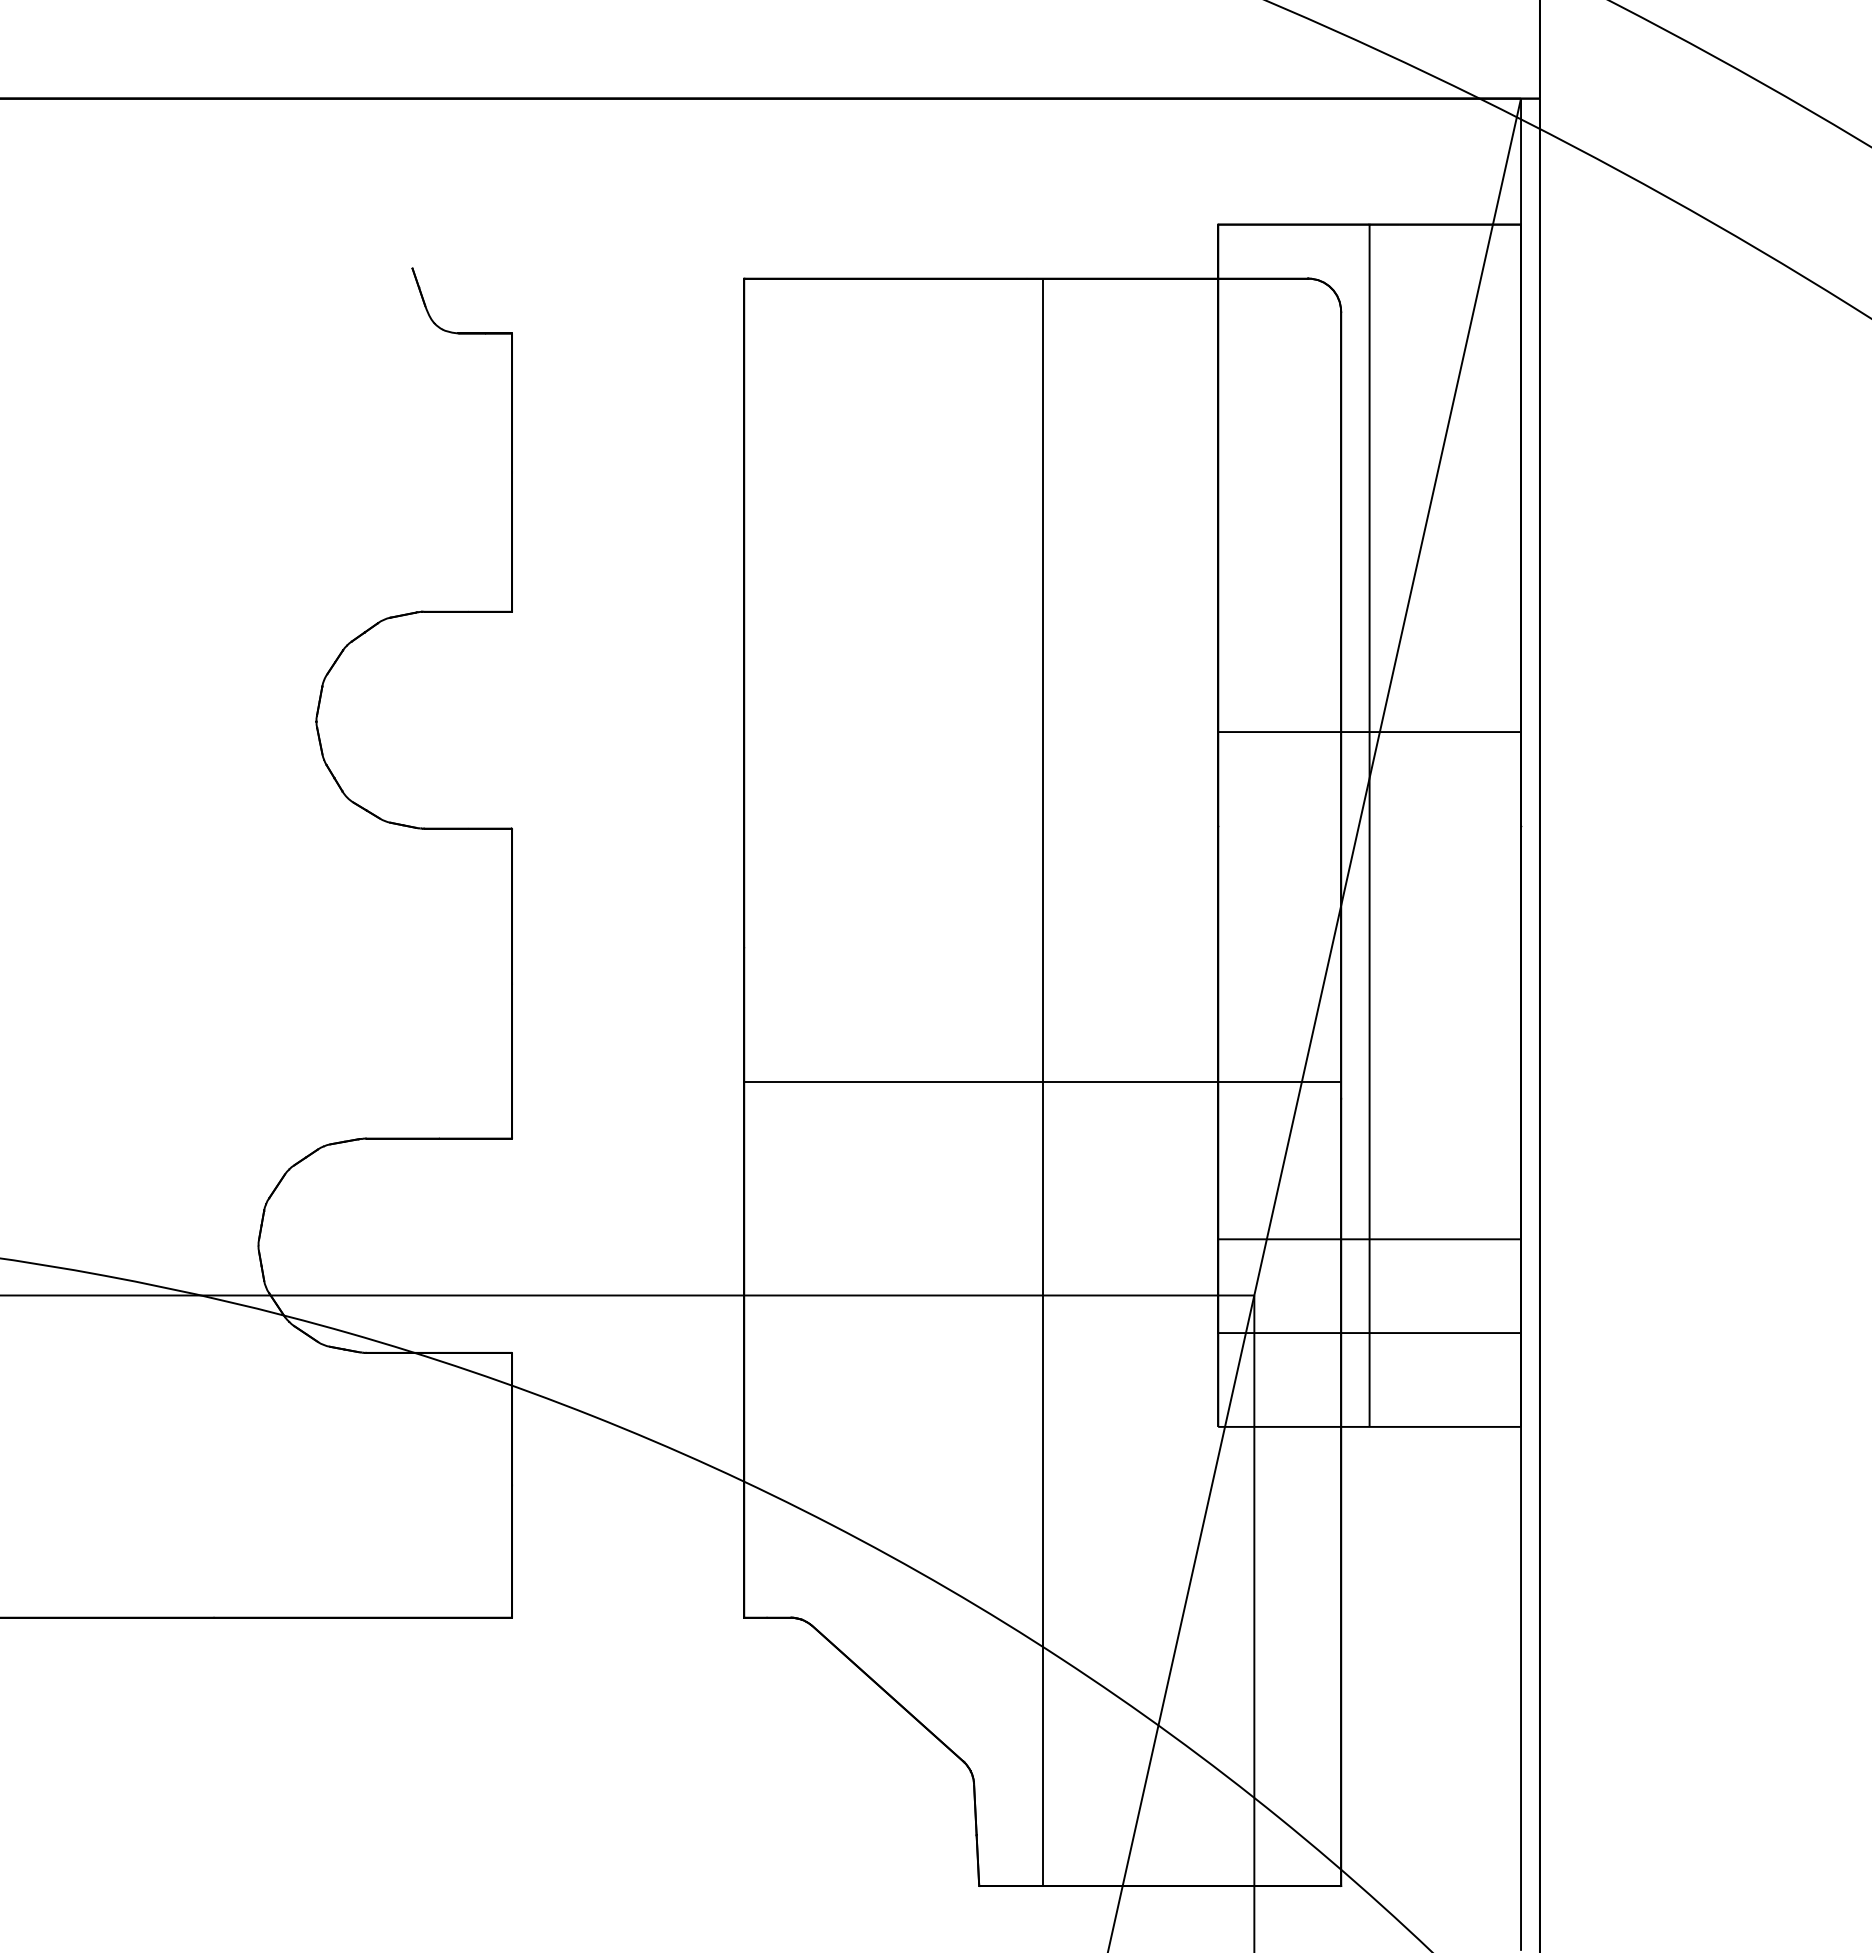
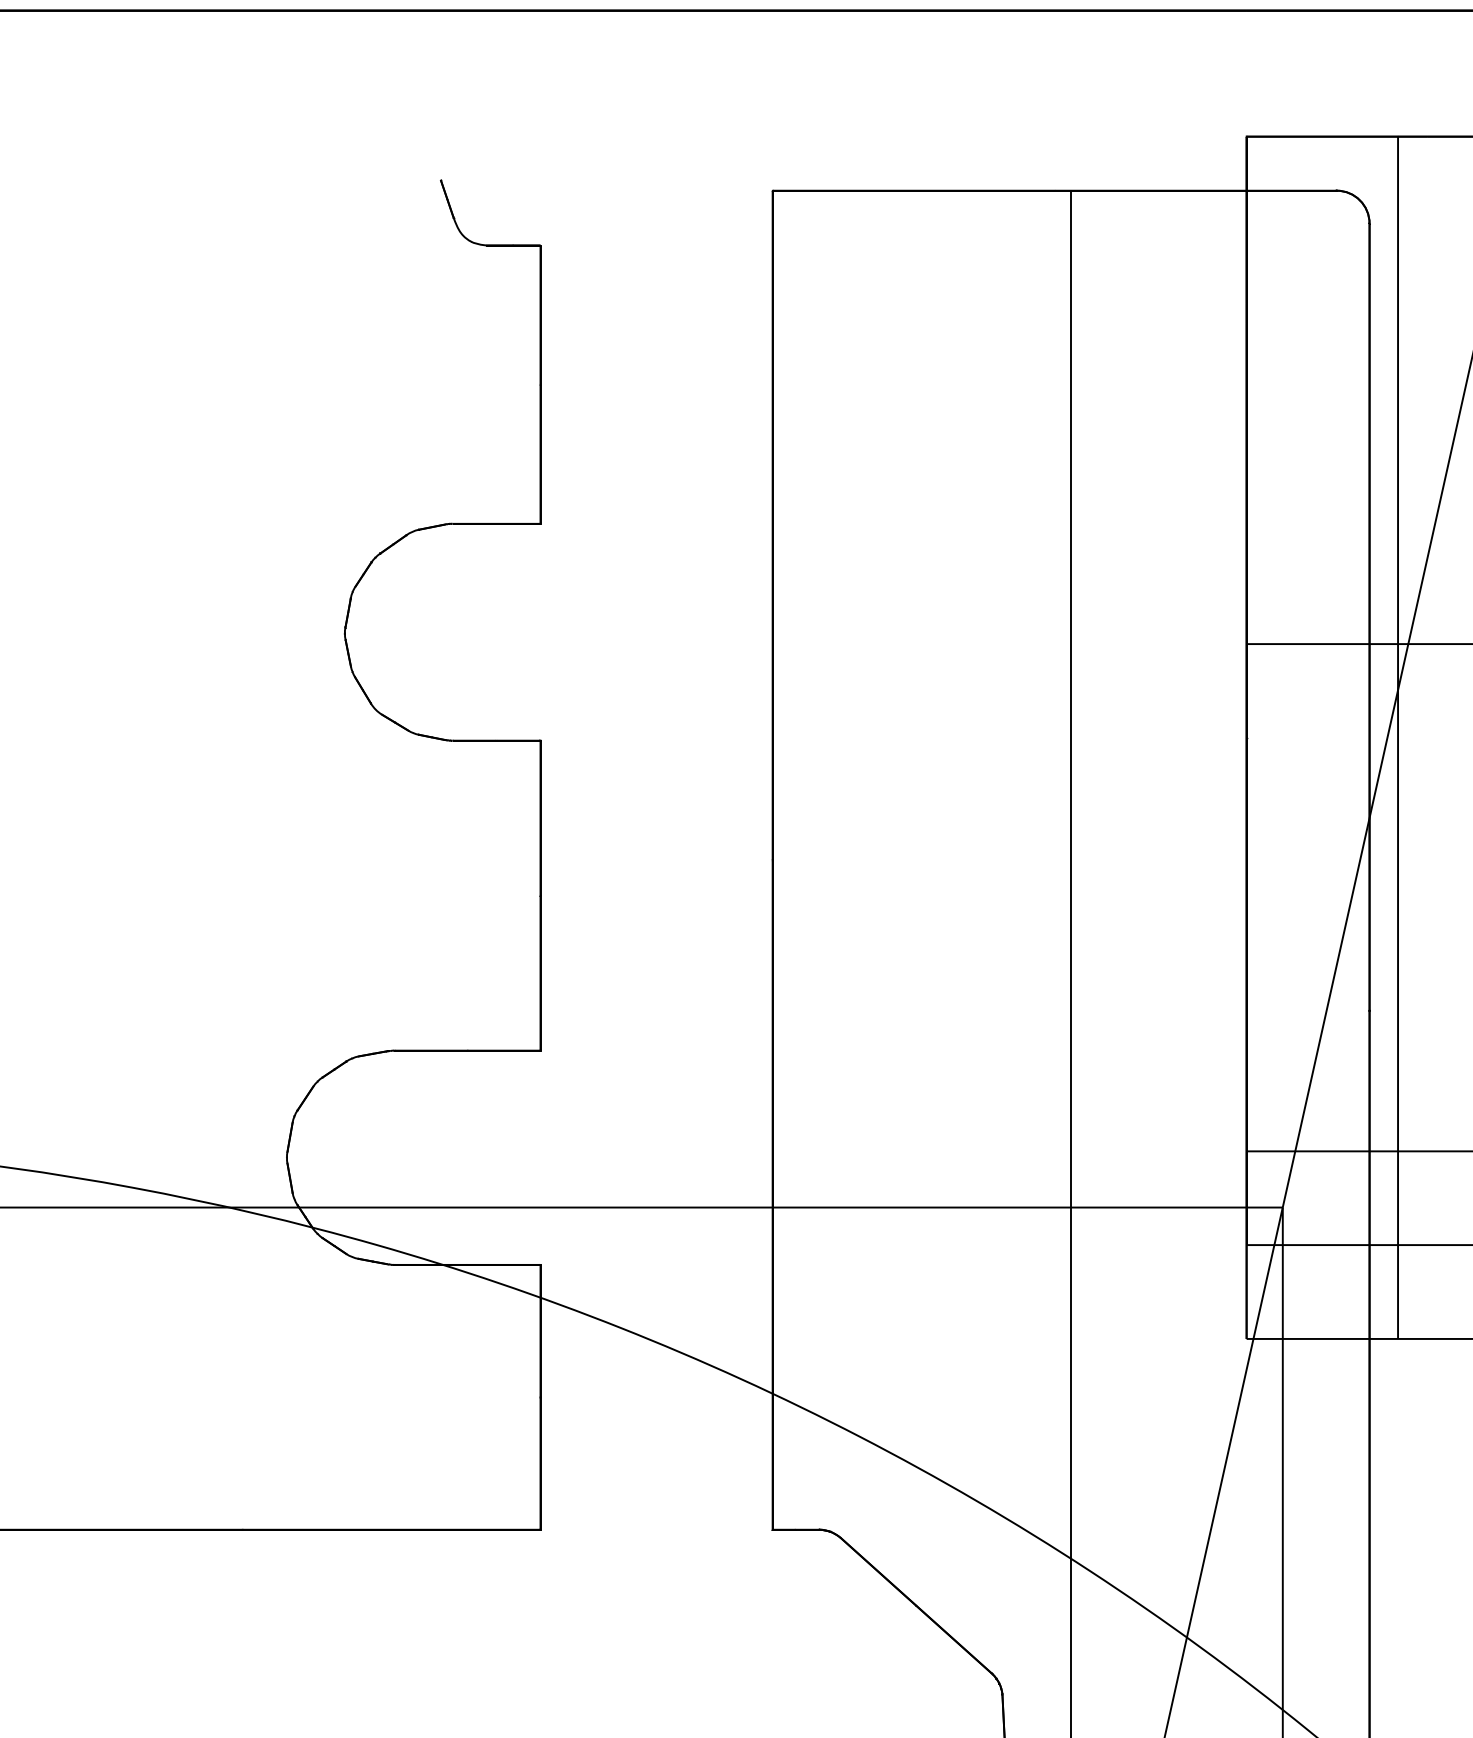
line: (1042, 1082) -> (1070, 994), removed

